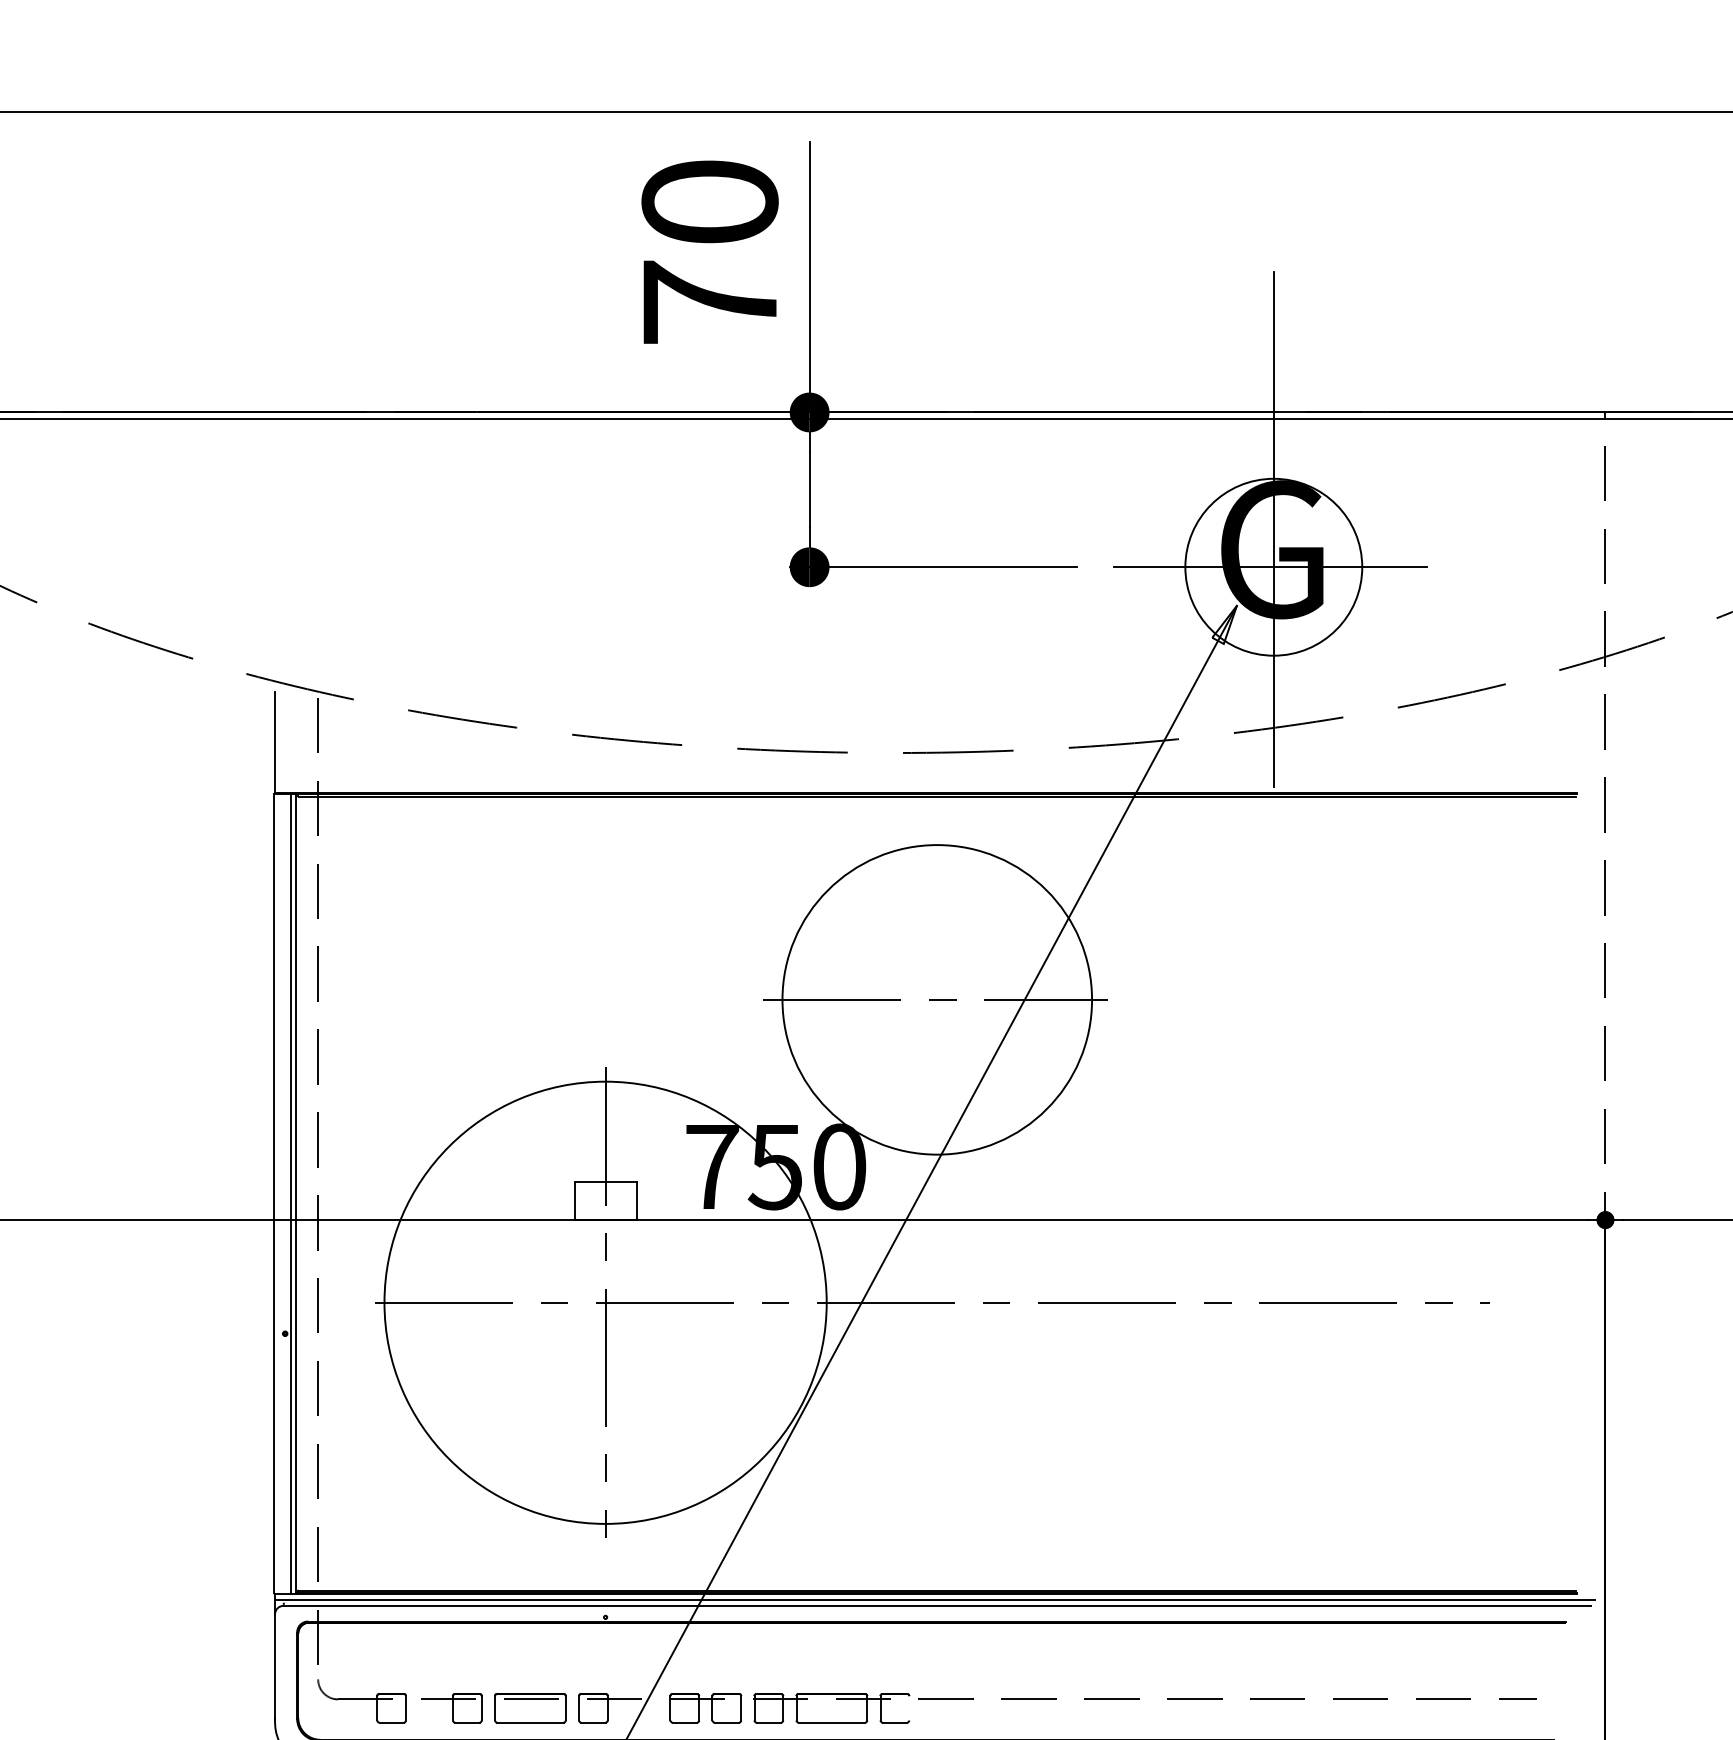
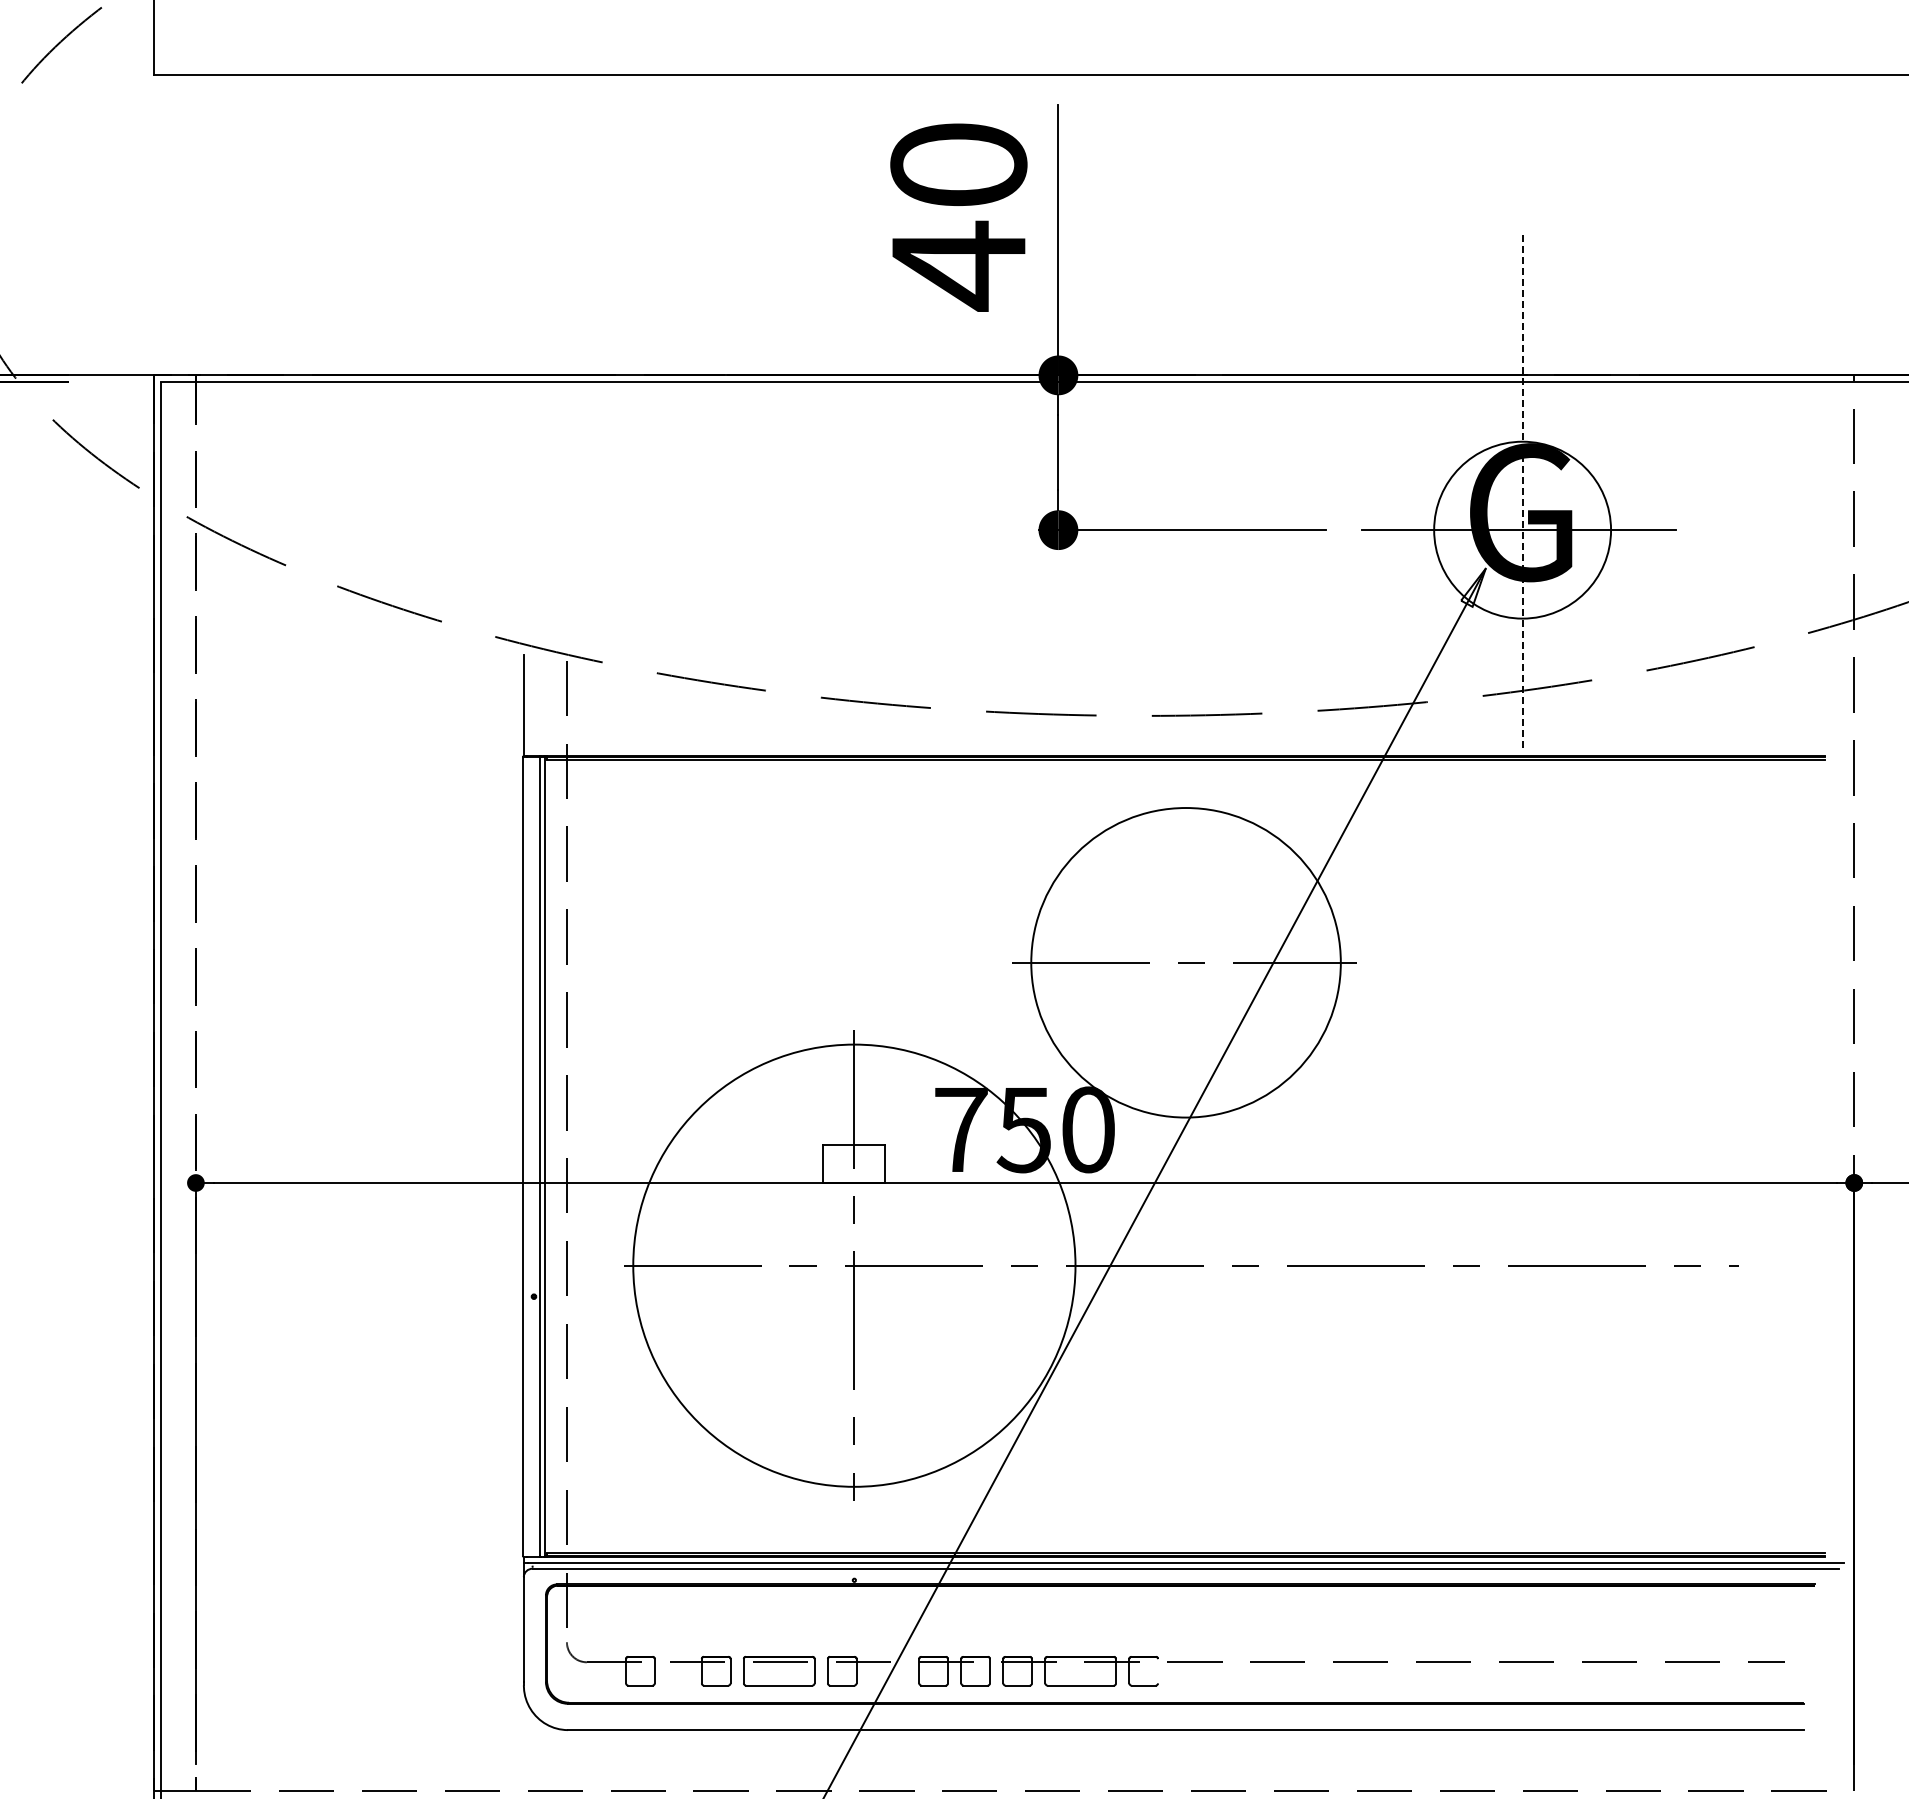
text: (709, 302) -> (958, 265), 70 -> 40
line: (1273, 529) -> (1522, 492), solid -> dashed

